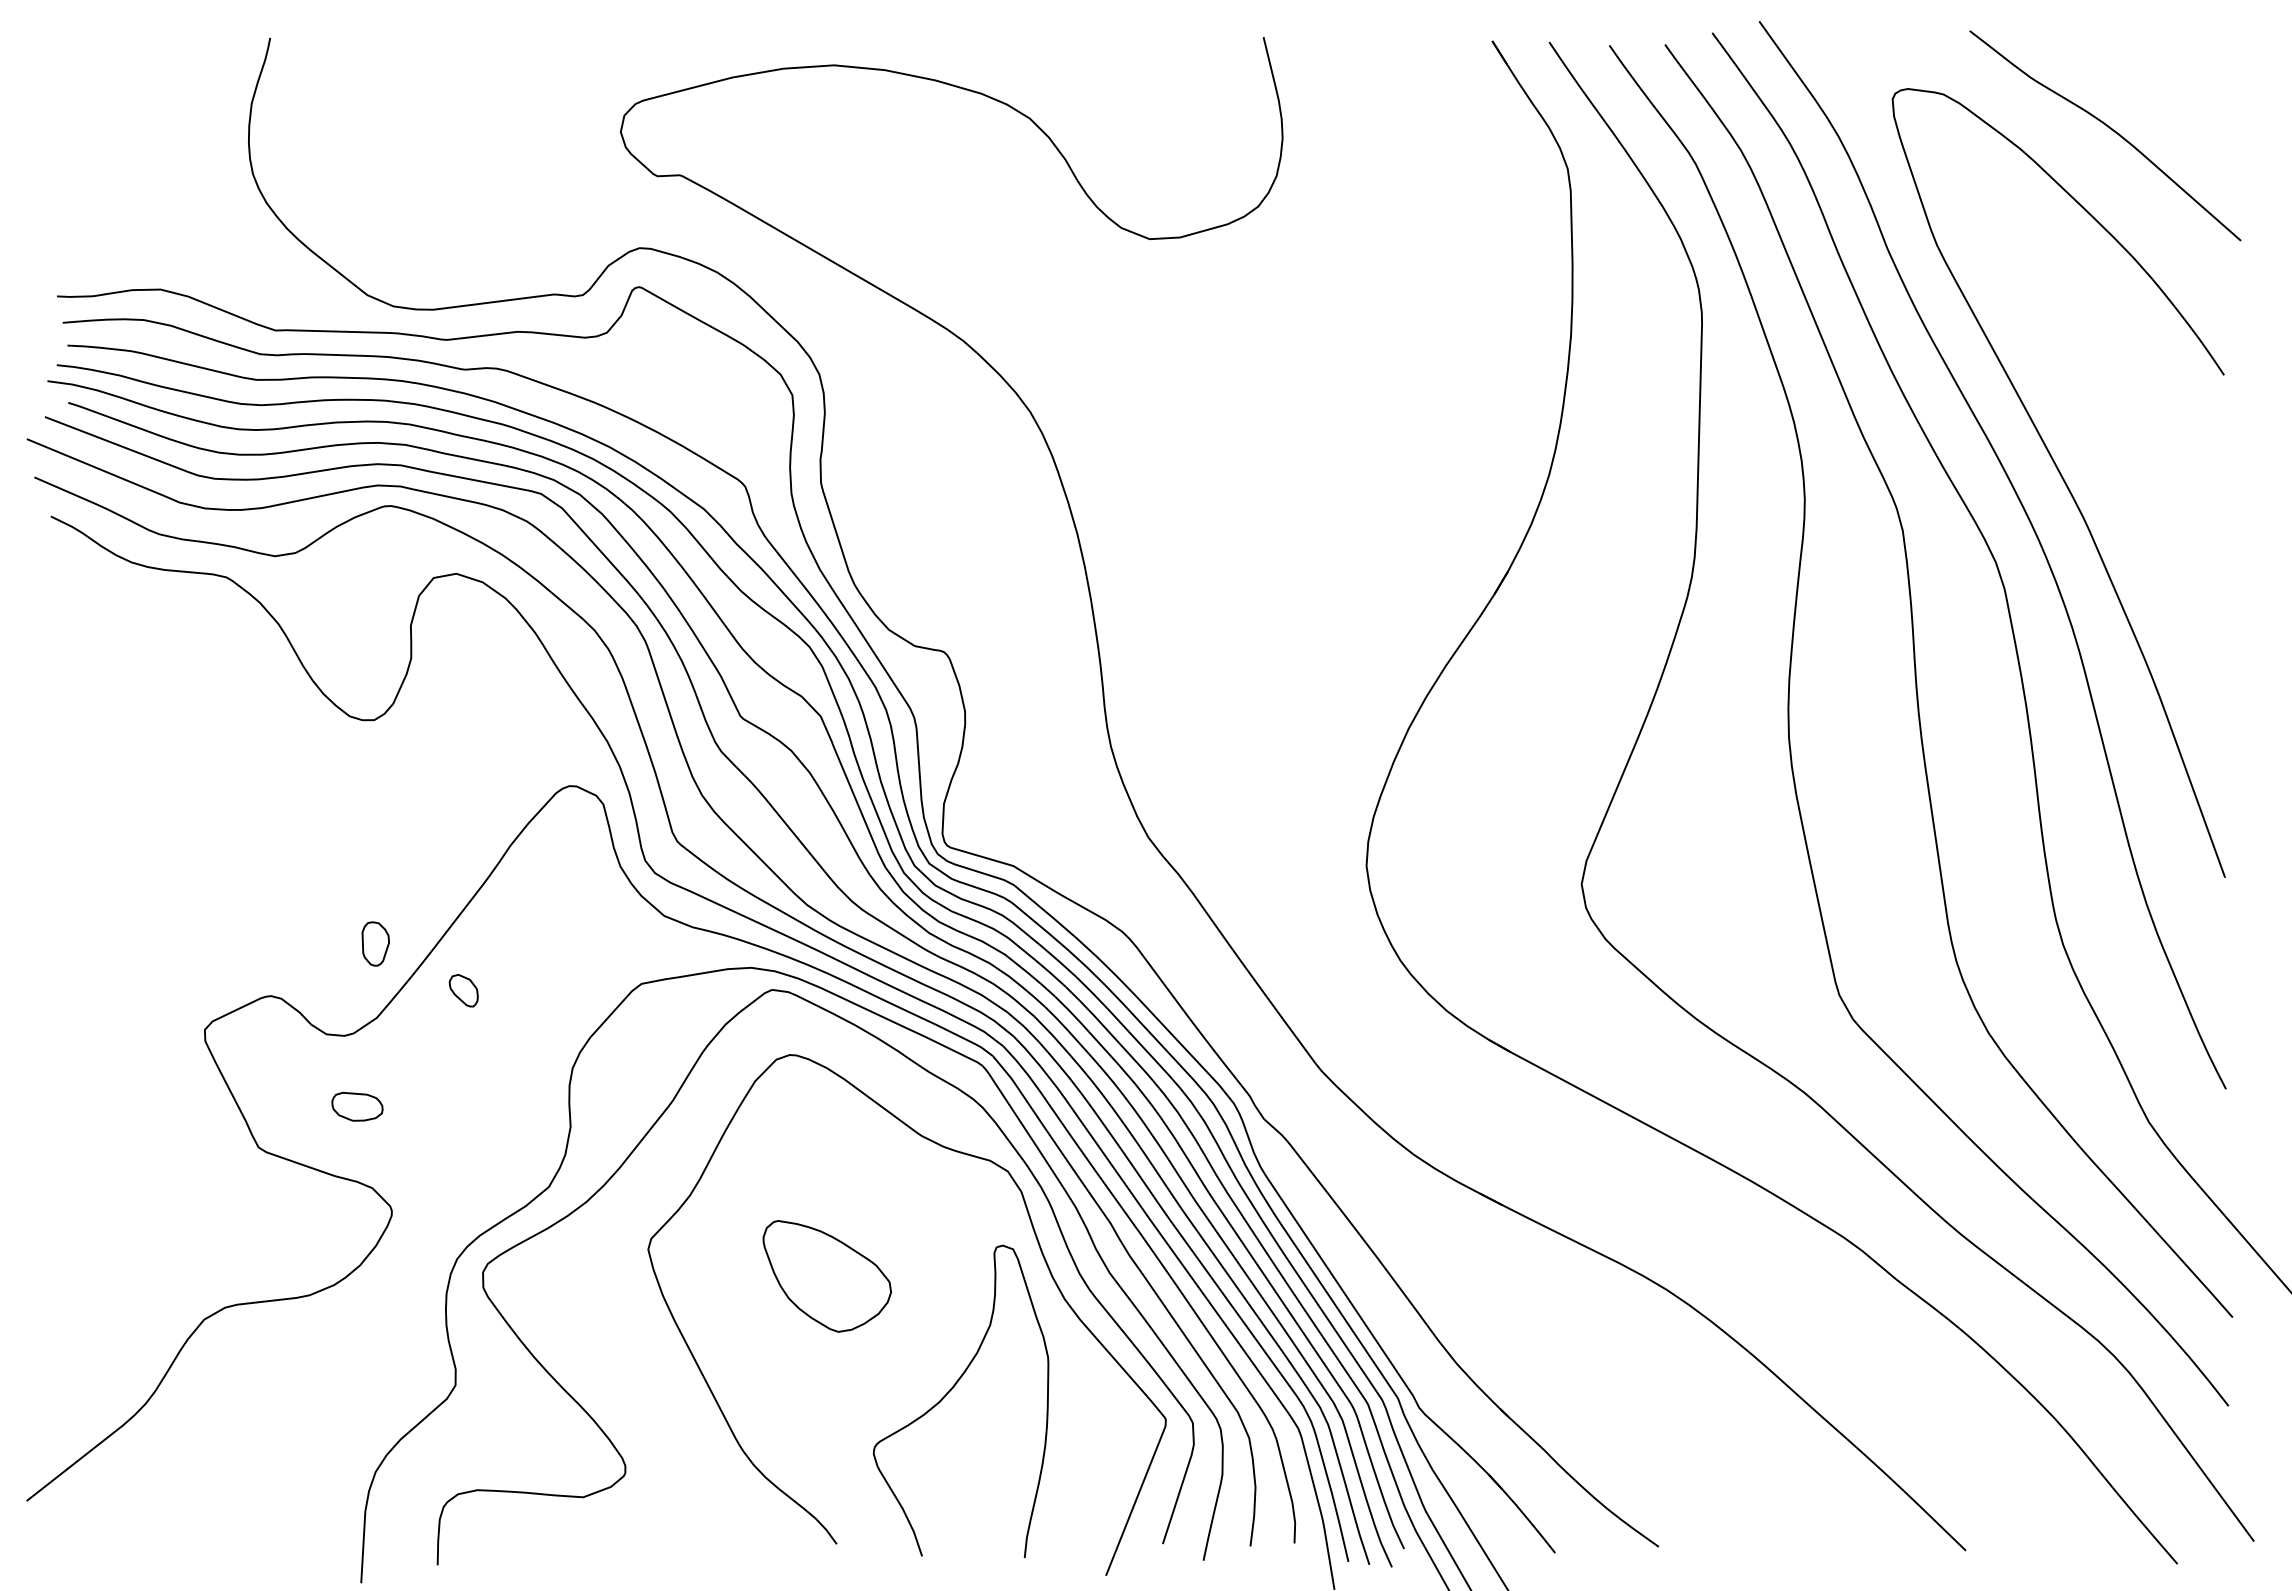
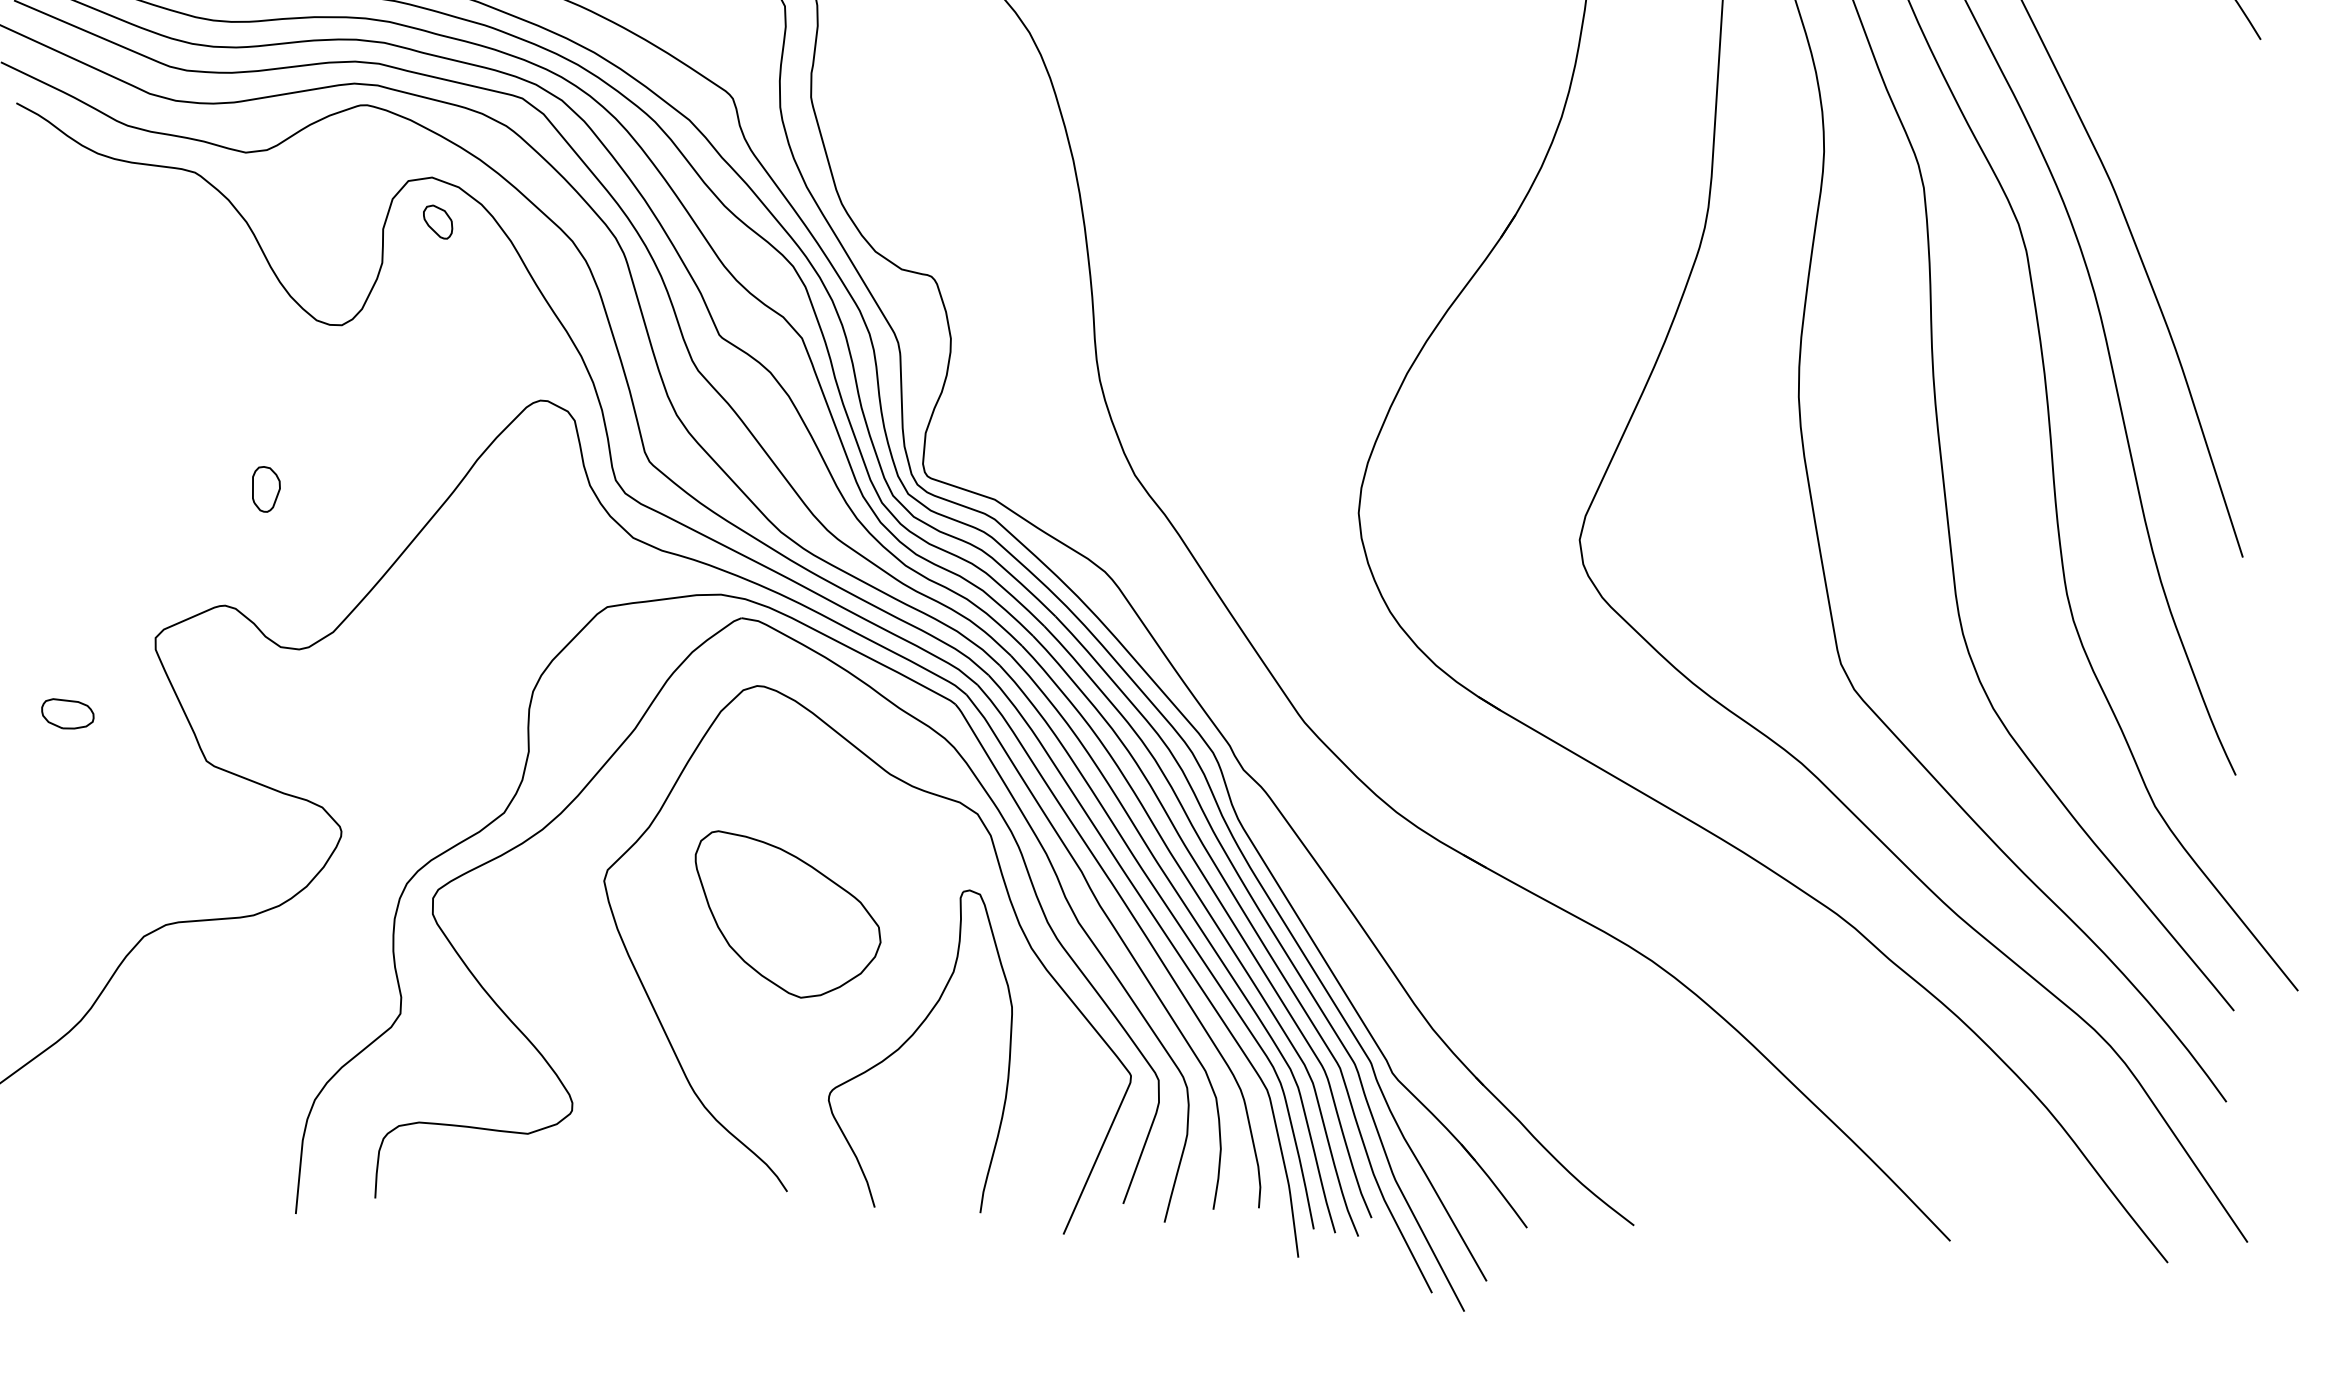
part: (375, 943) -> (265, 488), moved
part: (463, 990) -> (437, 221), moved
part: (357, 1106) -> (67, 713), moved
part: (827, 1276) -> (787, 915), size x1.43

